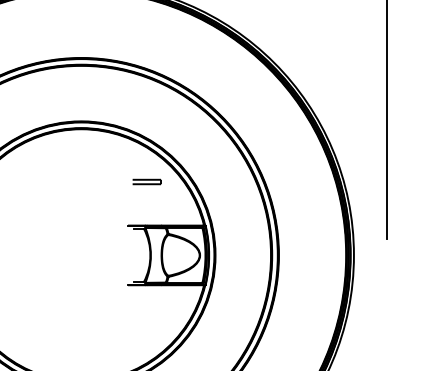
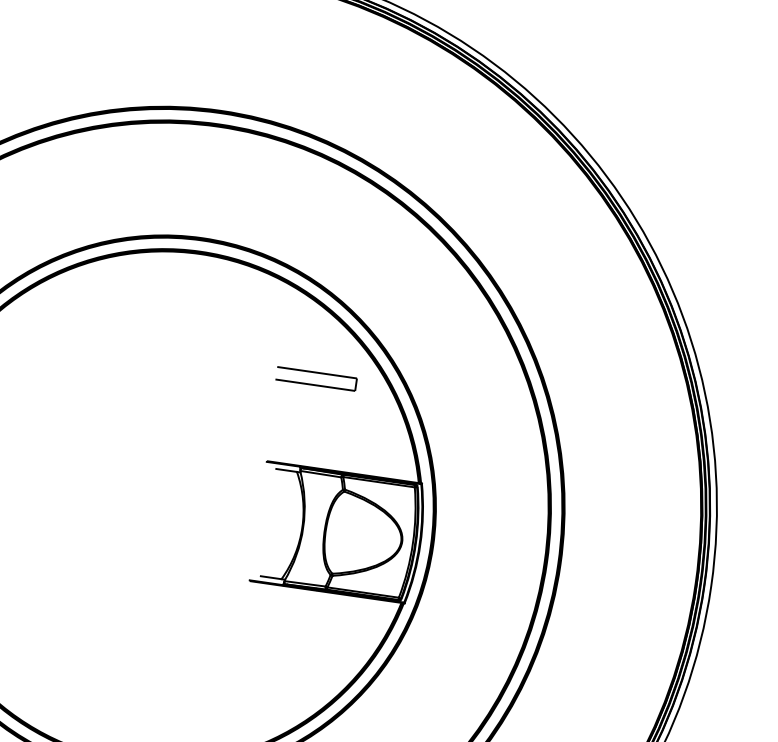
part: (146, 181) -> (315, 377), size x1.4

